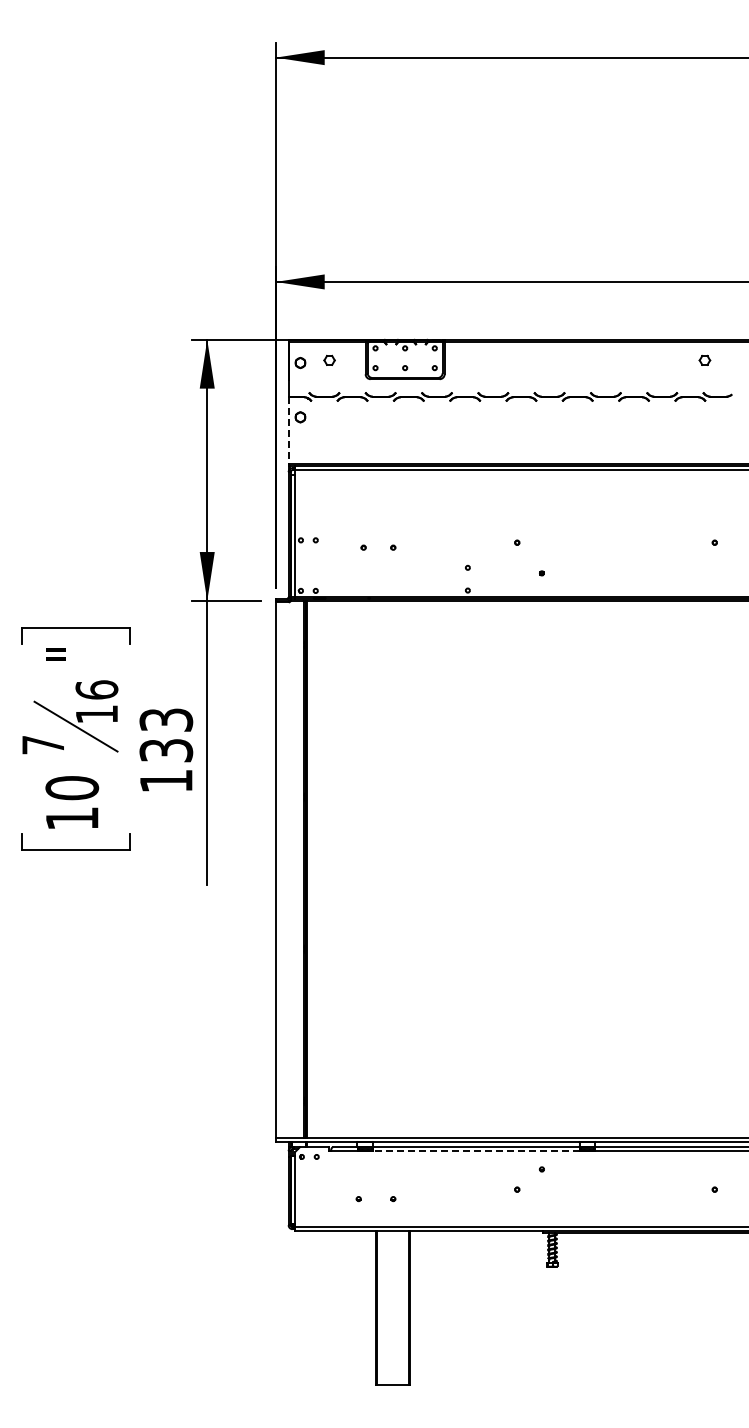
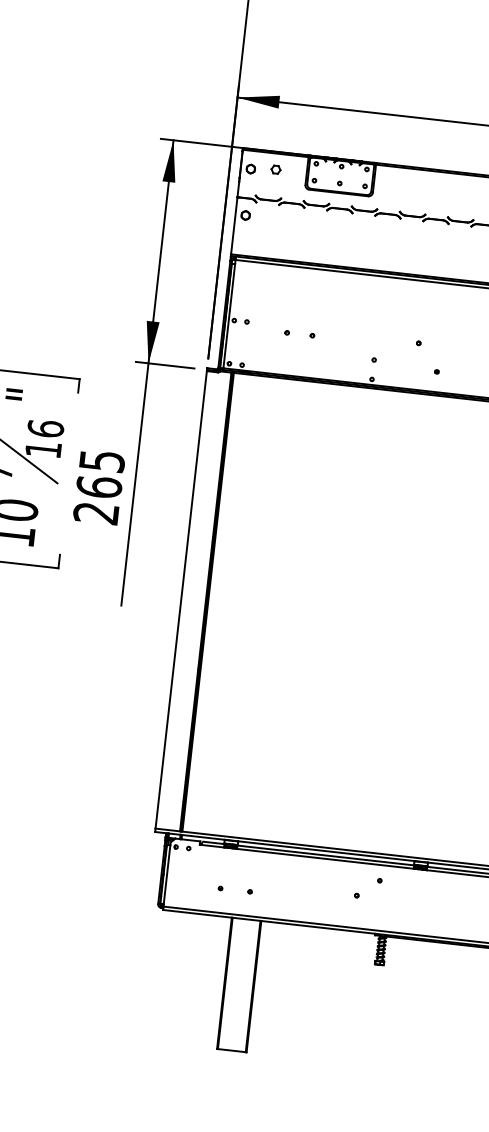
line: (288, 431) -> (234, 226), dashed -> solid
text: (166, 750) -> (99, 487), 133 -> 265
line: (476, 1151) -> (325, 859), dashed -> solid

